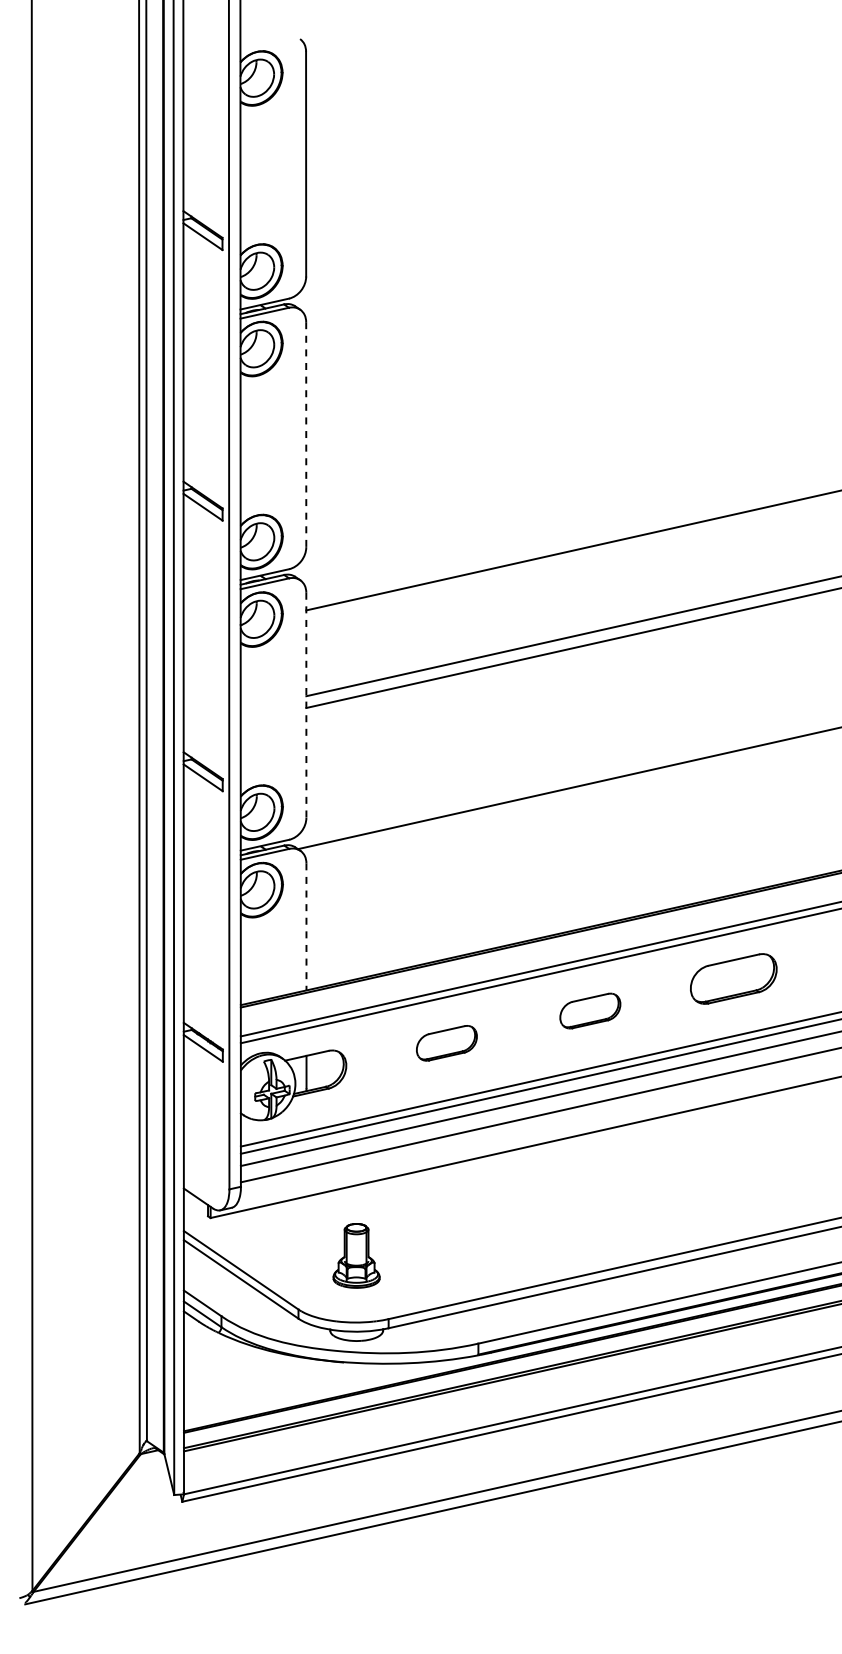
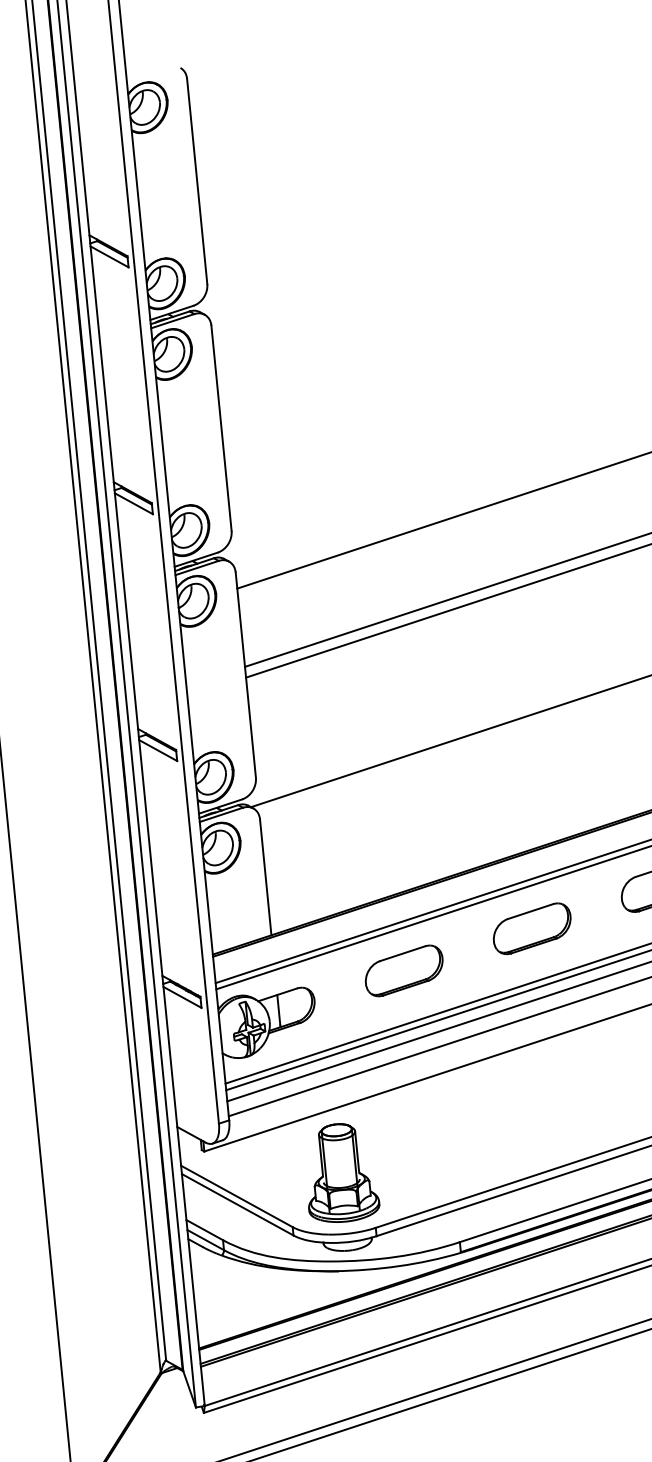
line: (306, 435) -> (221, 429), dashed -> solid
line: (306, 705) -> (245, 675), dashed -> solid
line: (306, 926) -> (265, 876), dashed -> solid
part: (590, 1010) -> (532, 928), size x1.43
part: (446, 1043) -> (403, 971), size x1.43
part: (356, 1255) -> (340, 1172), size x1.67

